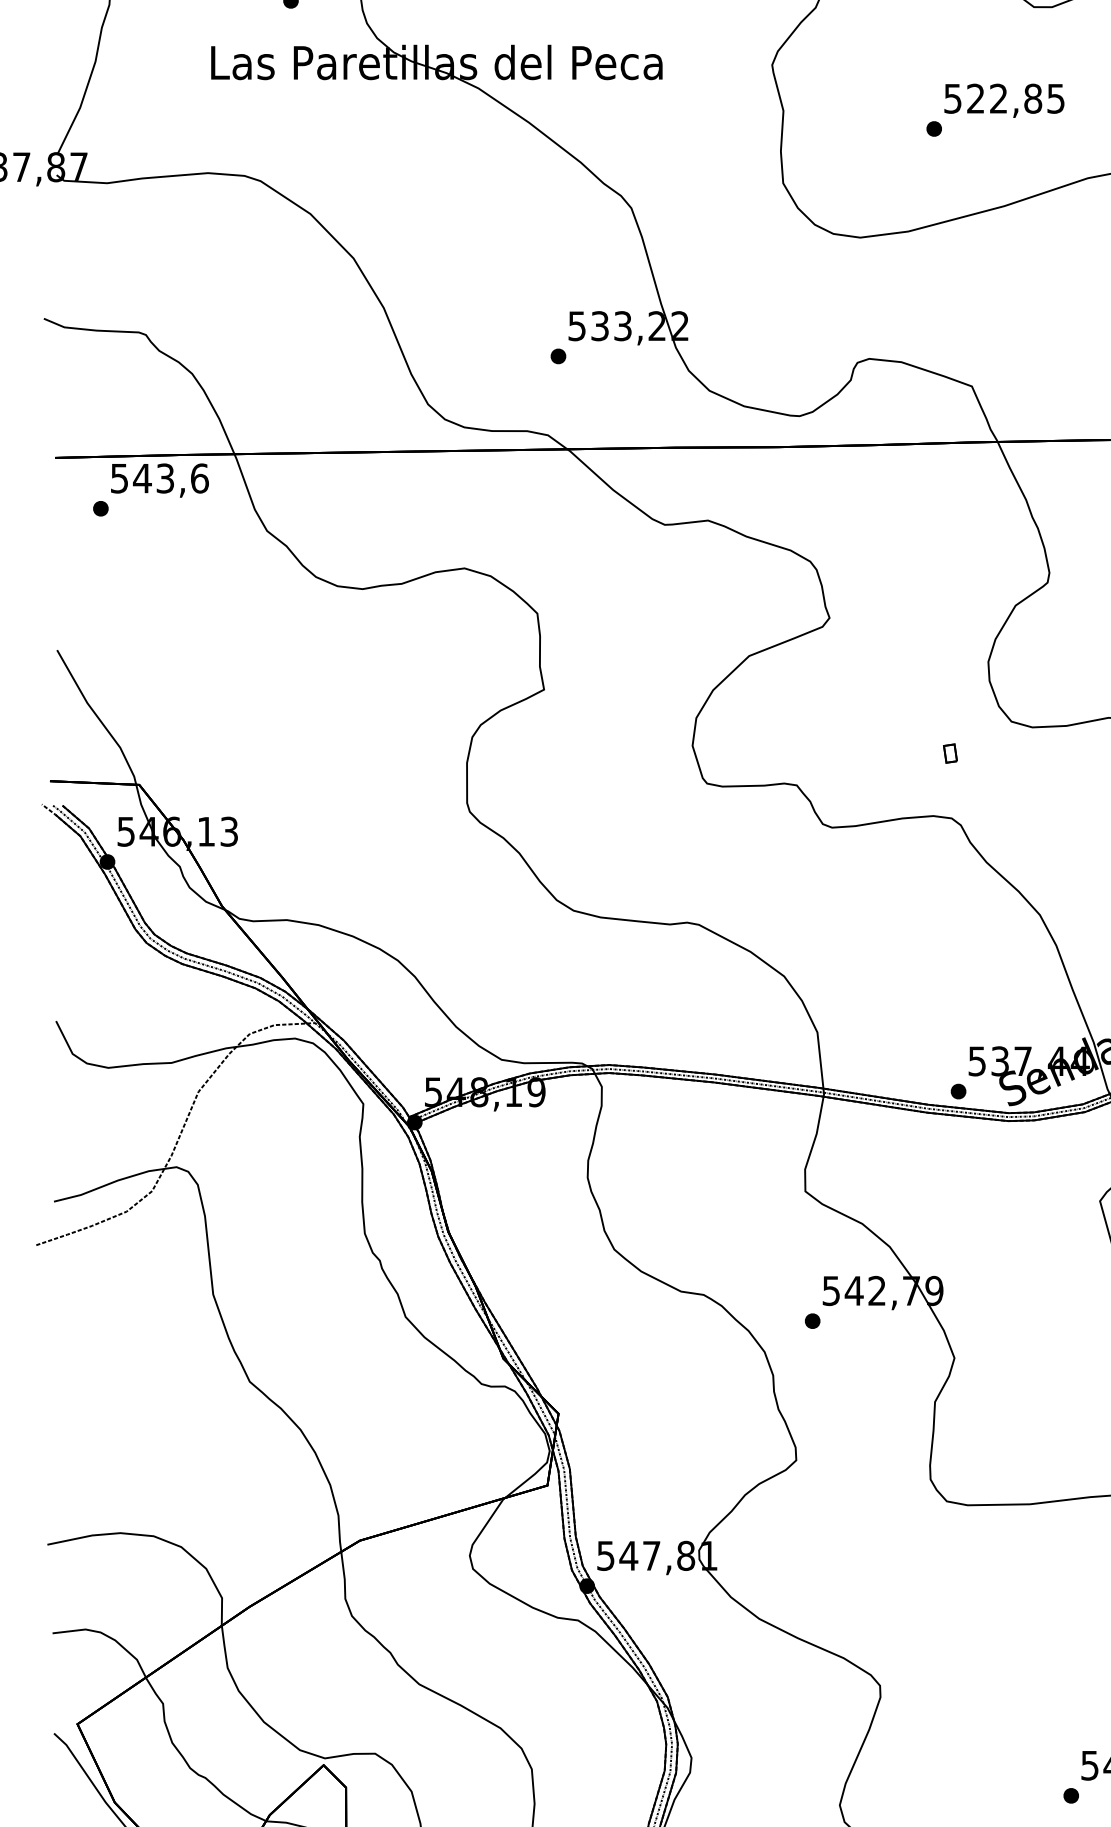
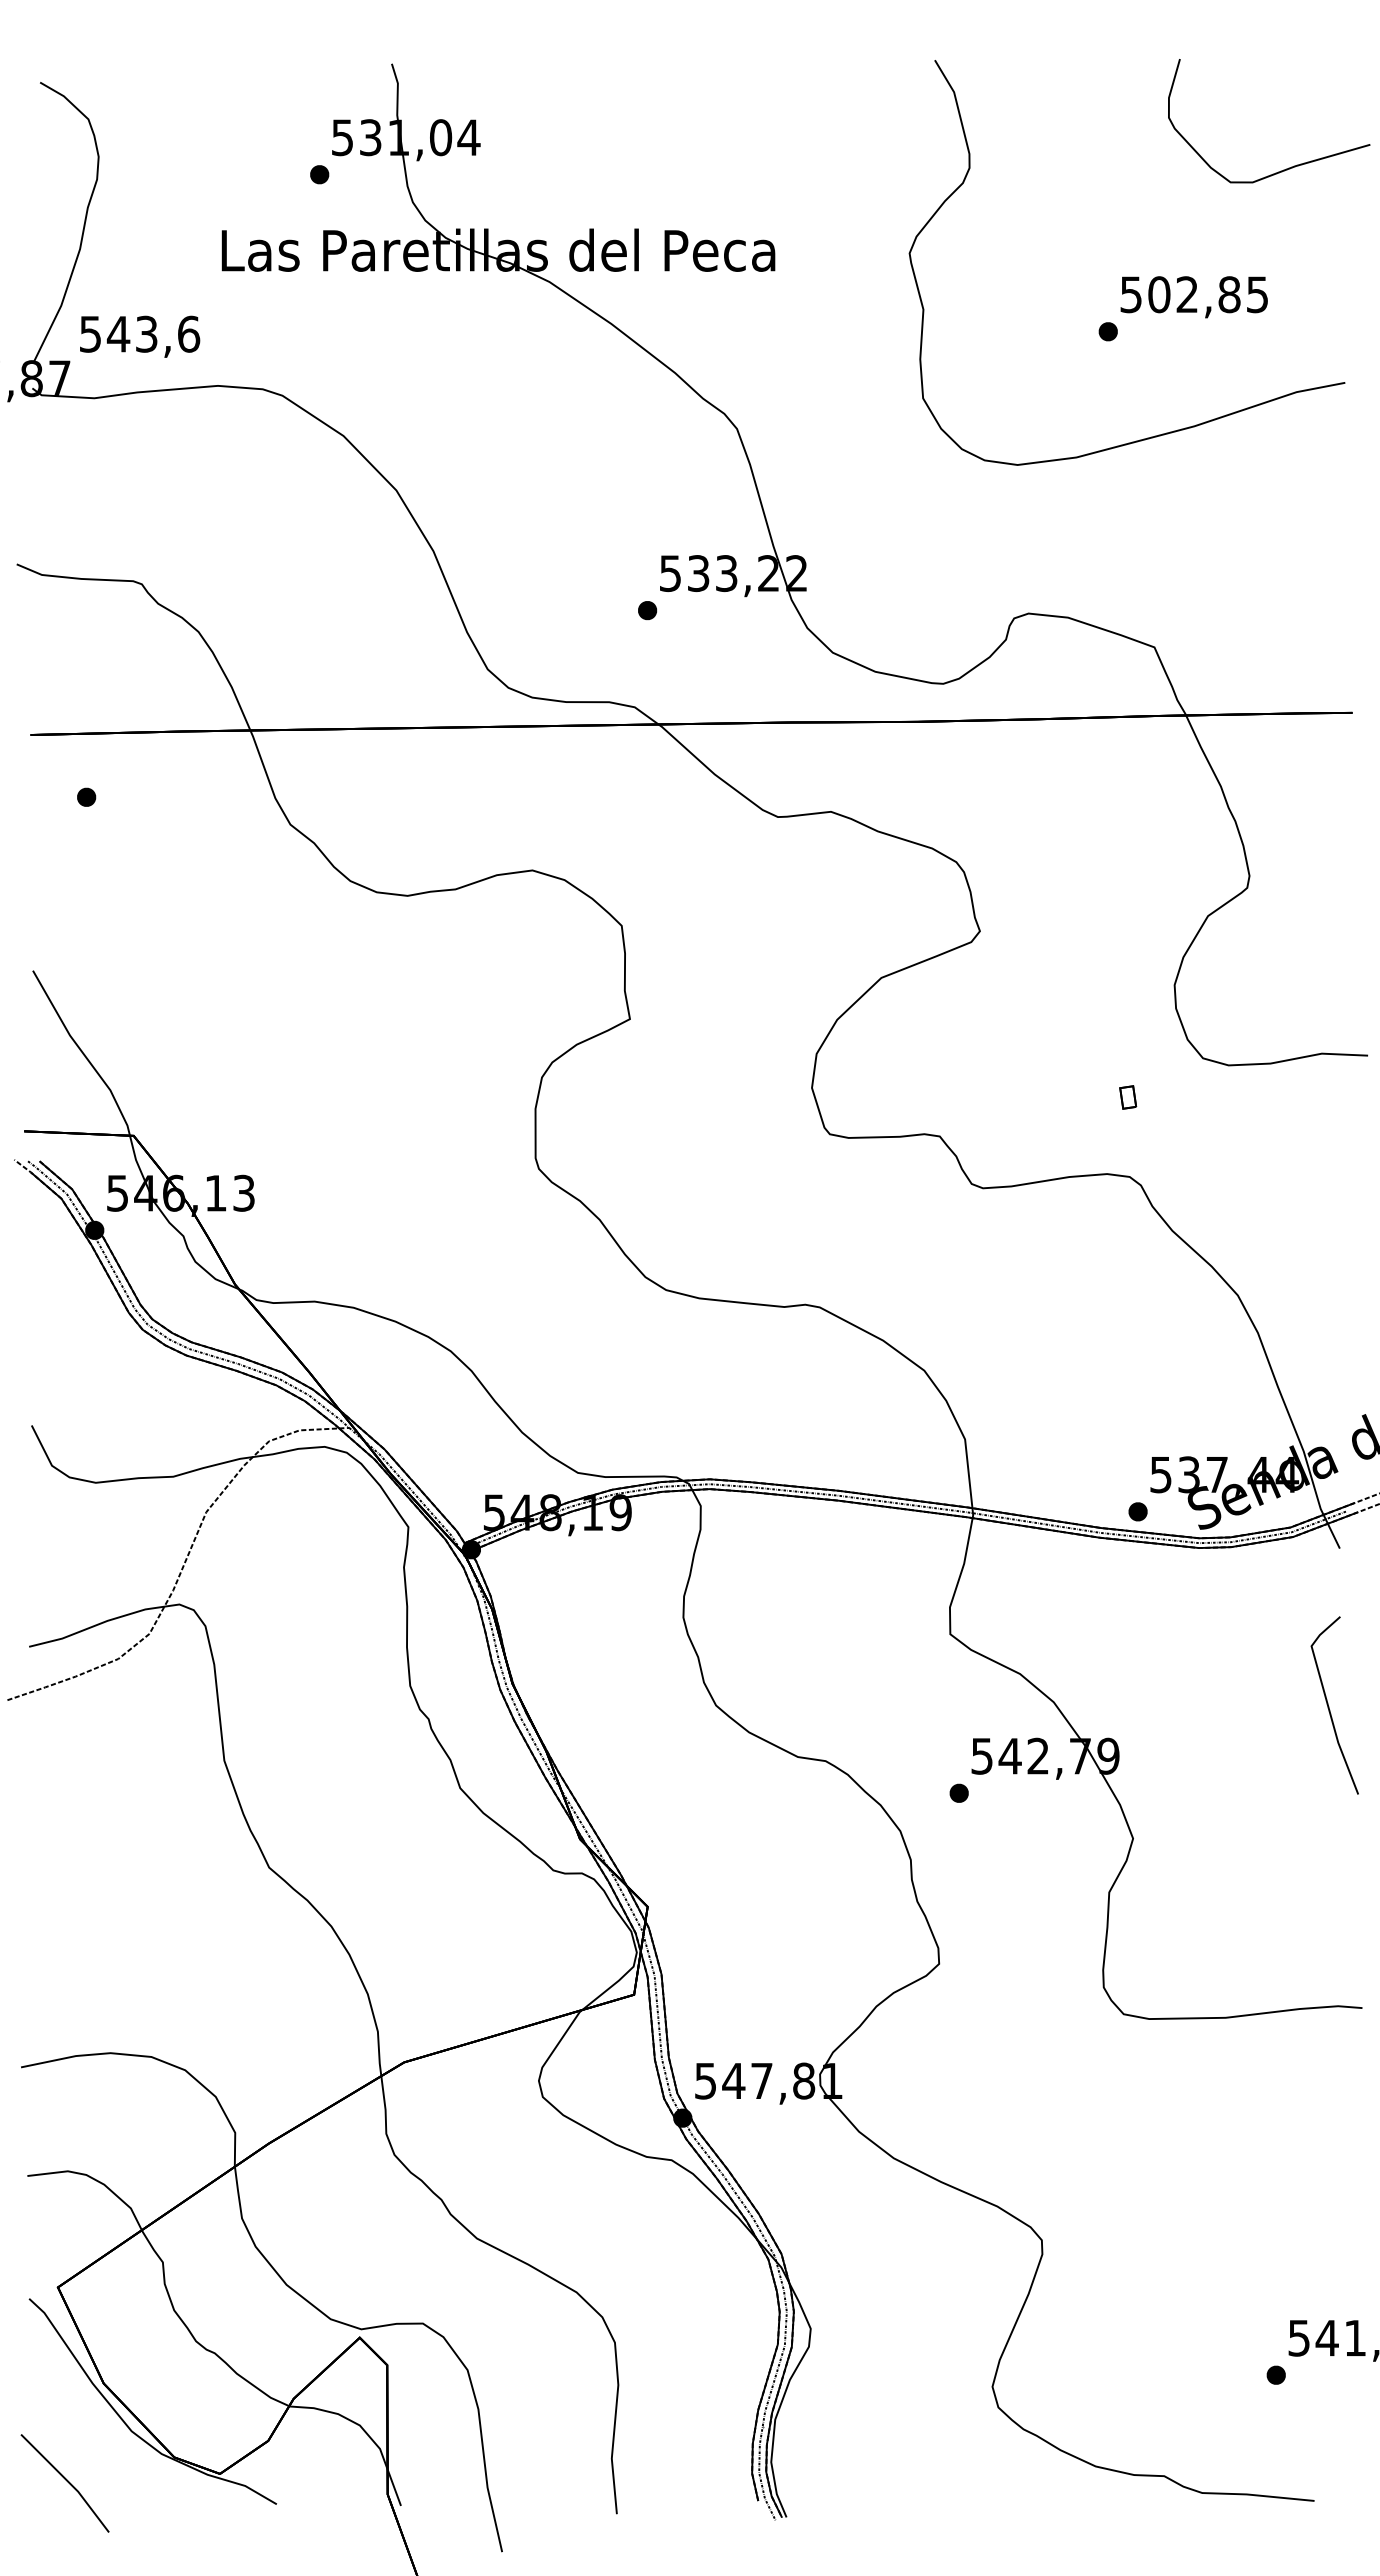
text: (976, 98) -> (1159, 294), 522,85 -> 502,85
text: (160, 480) -> (140, 336), moved

